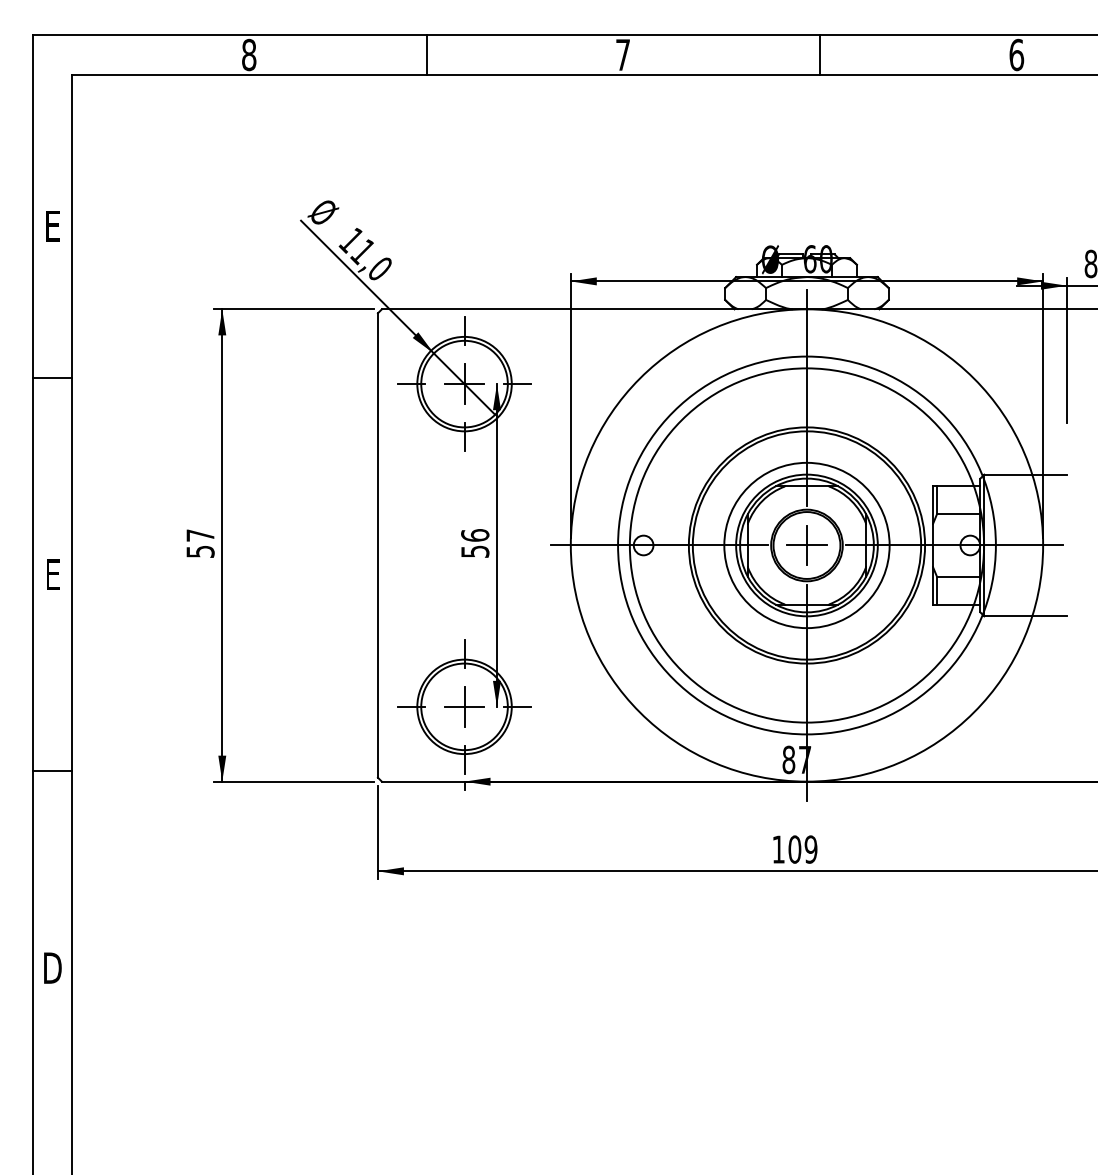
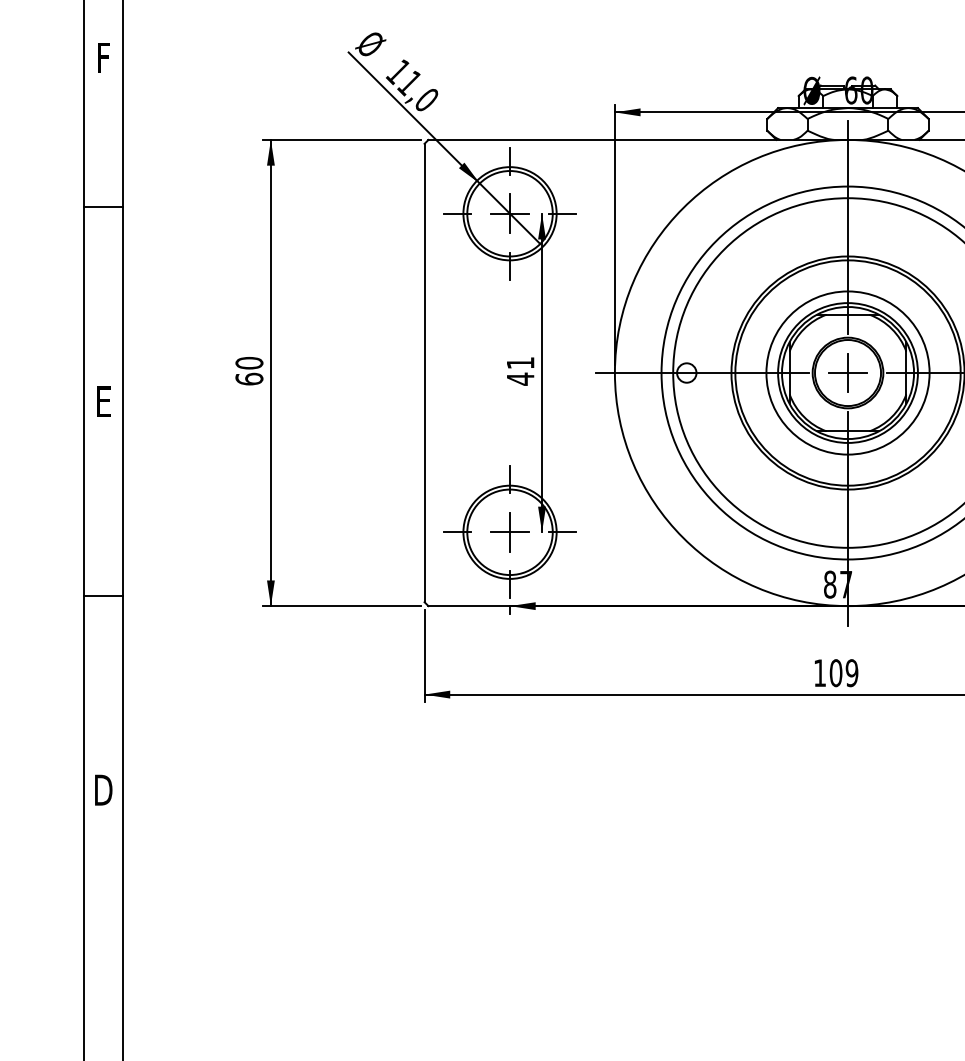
text: (52, 226) -> (103, 58), E -> F
text: (200, 543) -> (249, 371), 57 -> 60
text: (475, 543) -> (520, 371), 56 -> 41

